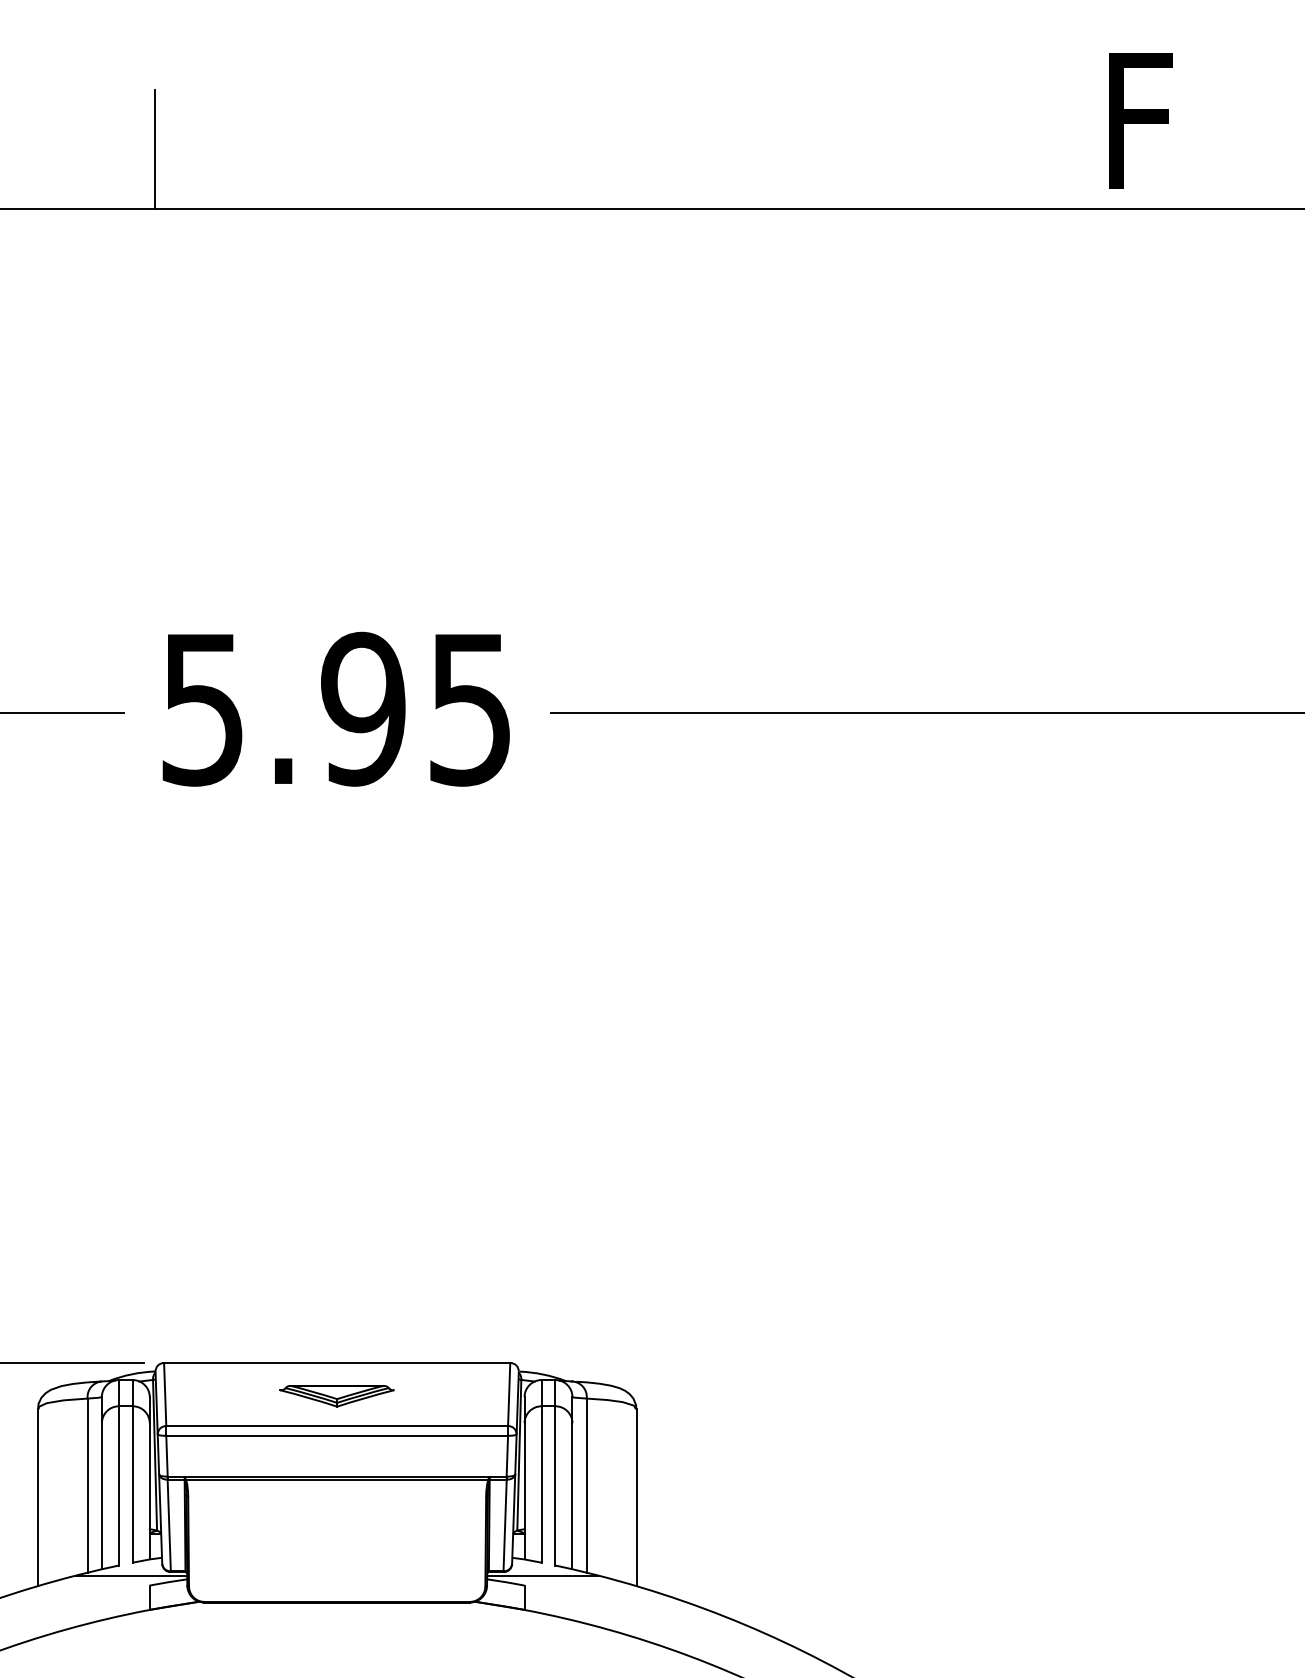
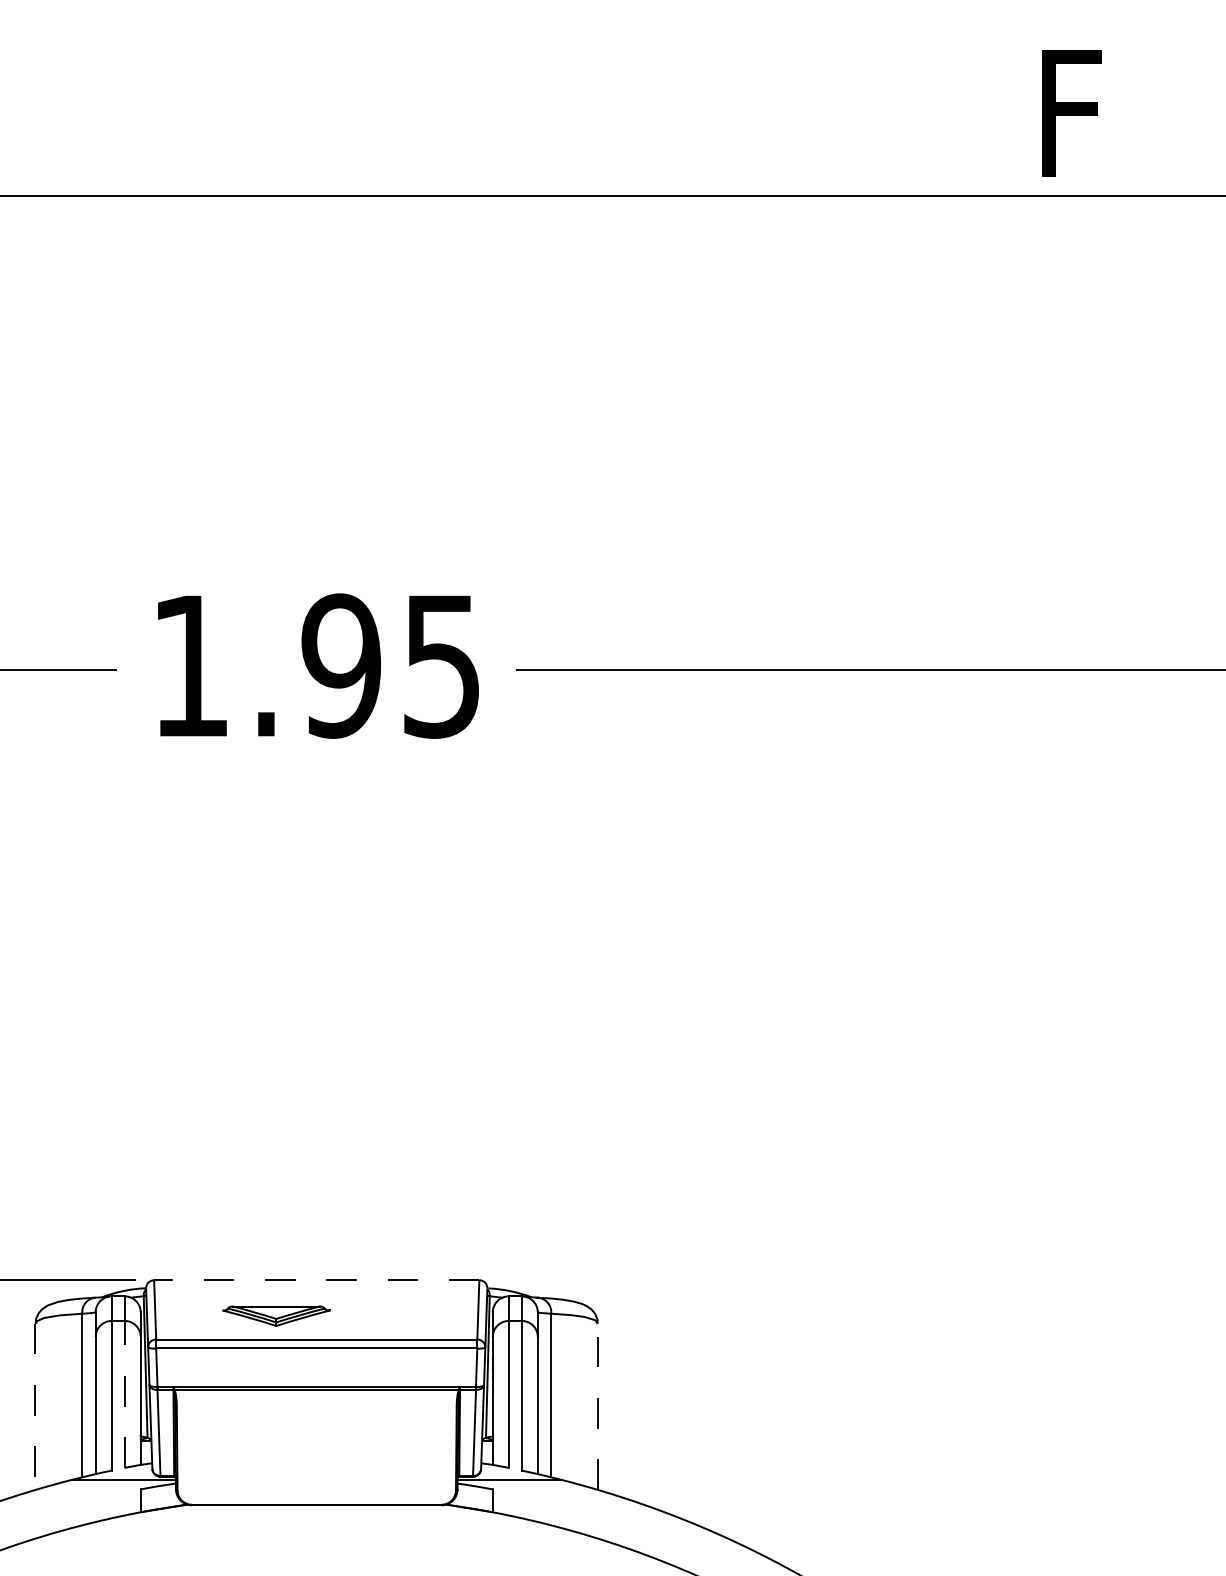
line: (154, 149) -> (145, 140), removed
text: (202, 710) -> (190, 667), 5.95 -> 1.95
line: (336, 1362) -> (316, 1279), solid -> dashed
part: (336, 1396) -> (275, 1316), moved
line: (132, 1484) -> (124, 1394), solid -> dashed
line: (636, 1497) -> (597, 1406), solid -> dashed
line: (37, 1498) -> (35, 1407), solid -> dashed

